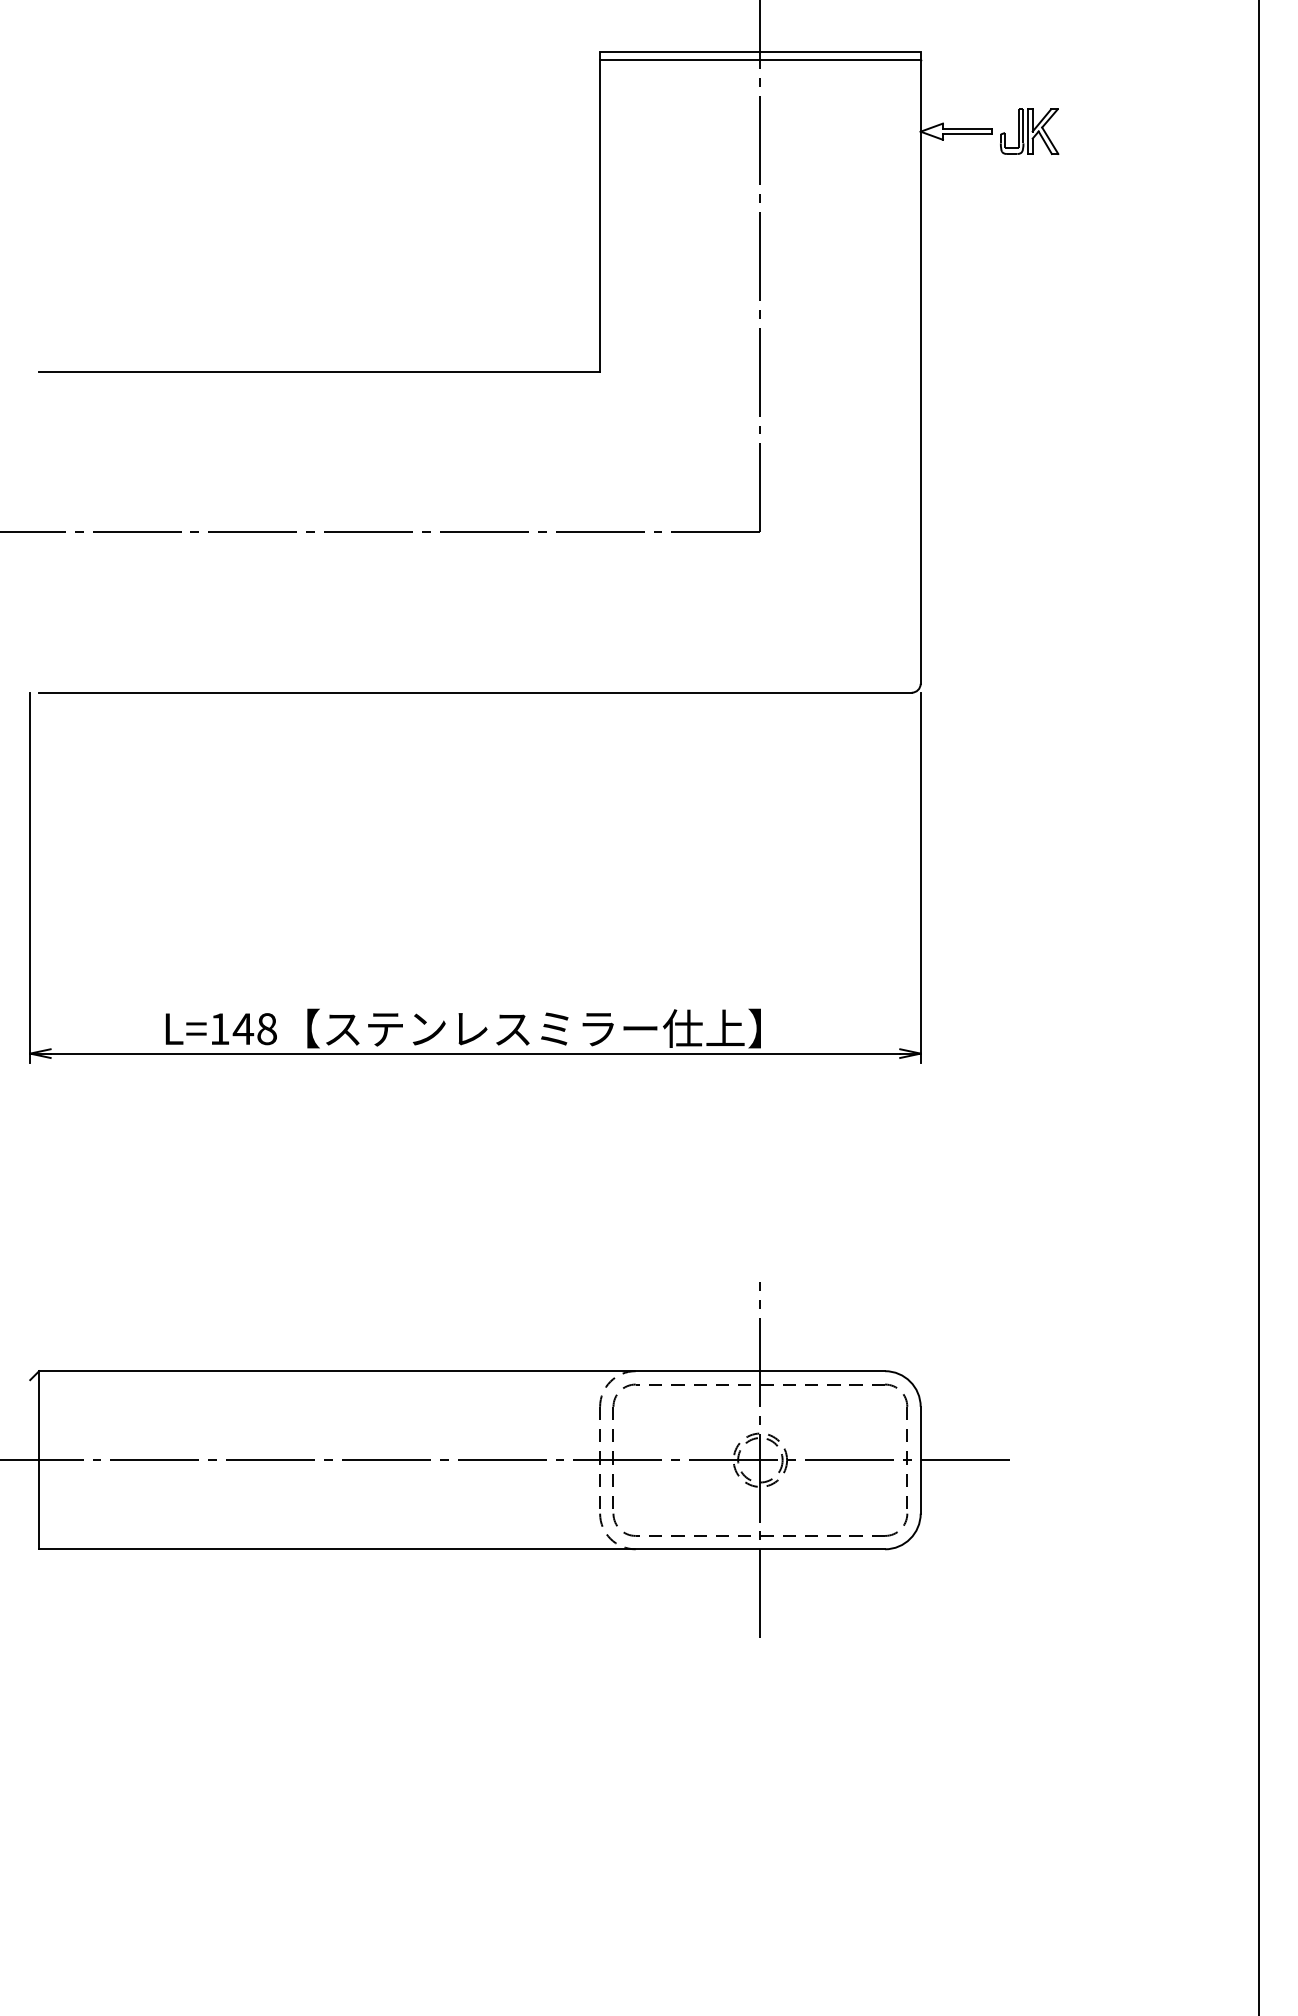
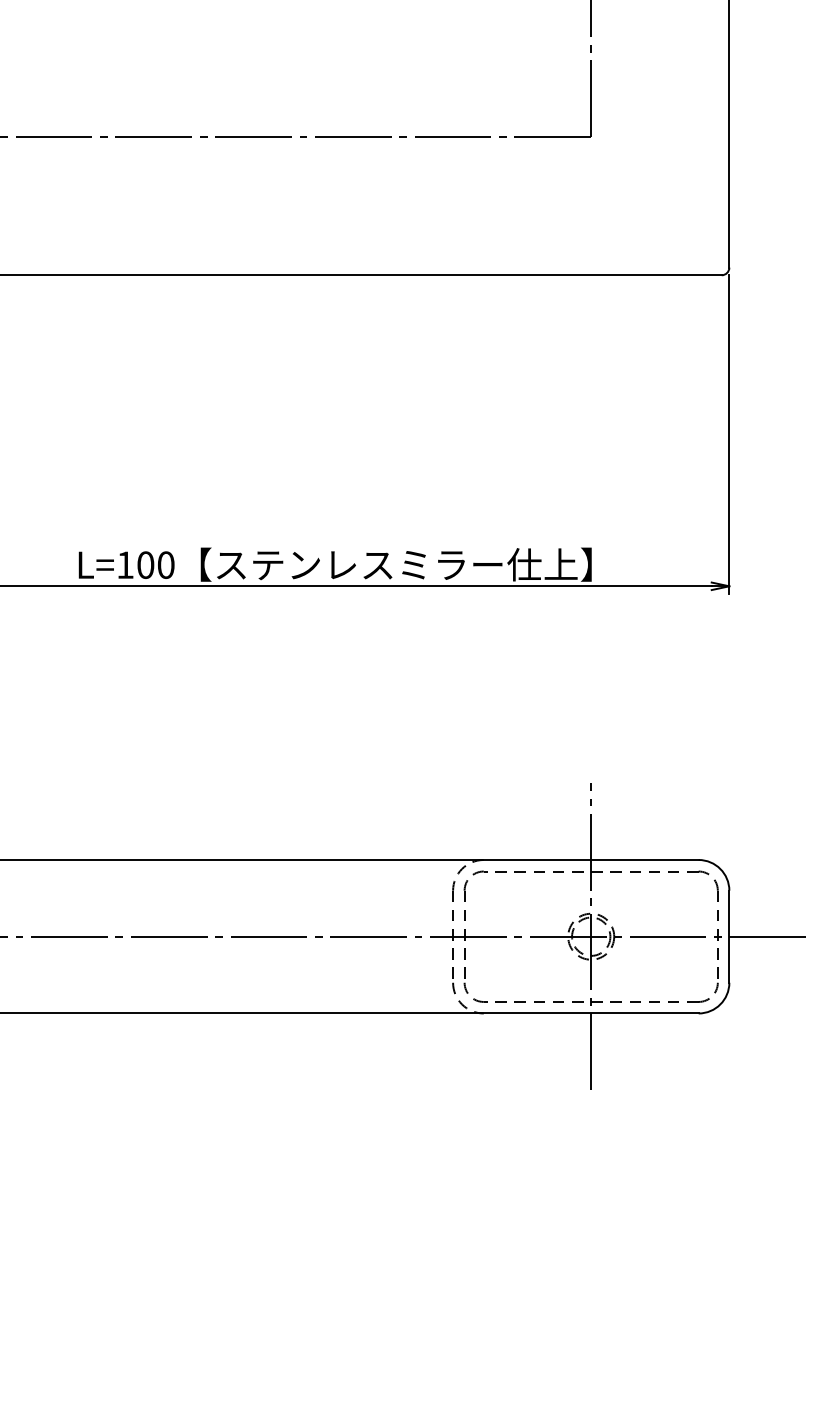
text: (254, 1029) -> (155, 565), L=148 -> L=100

